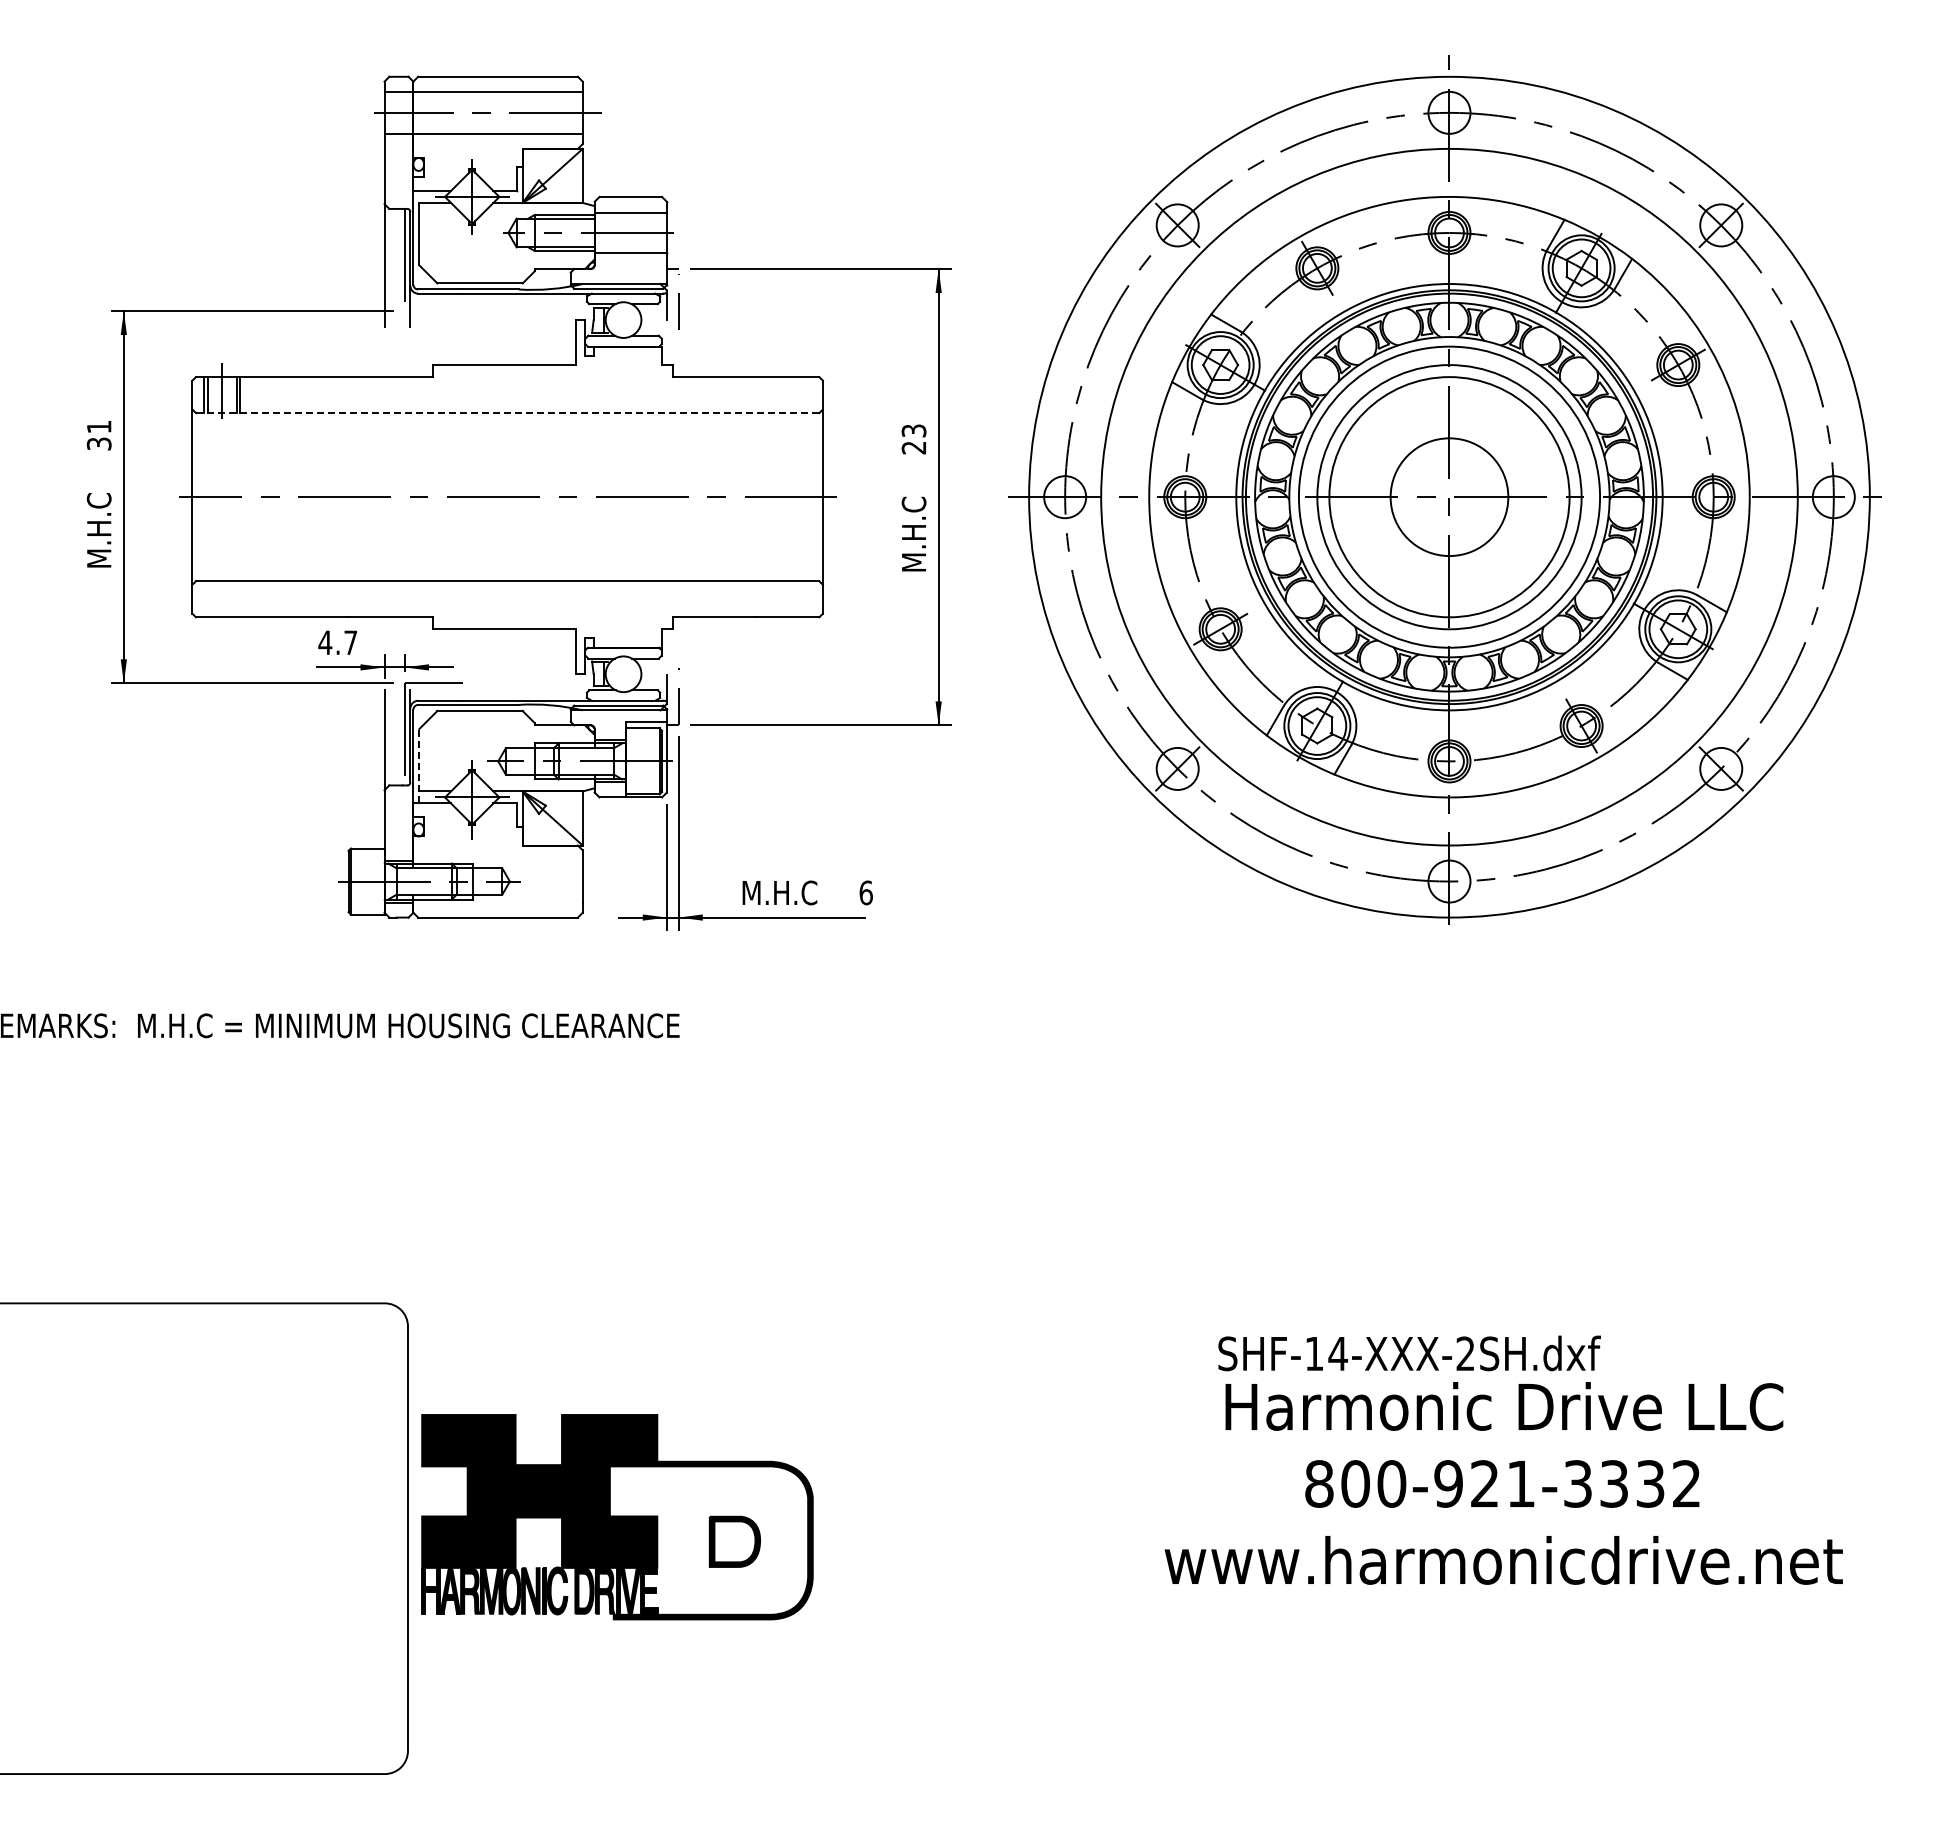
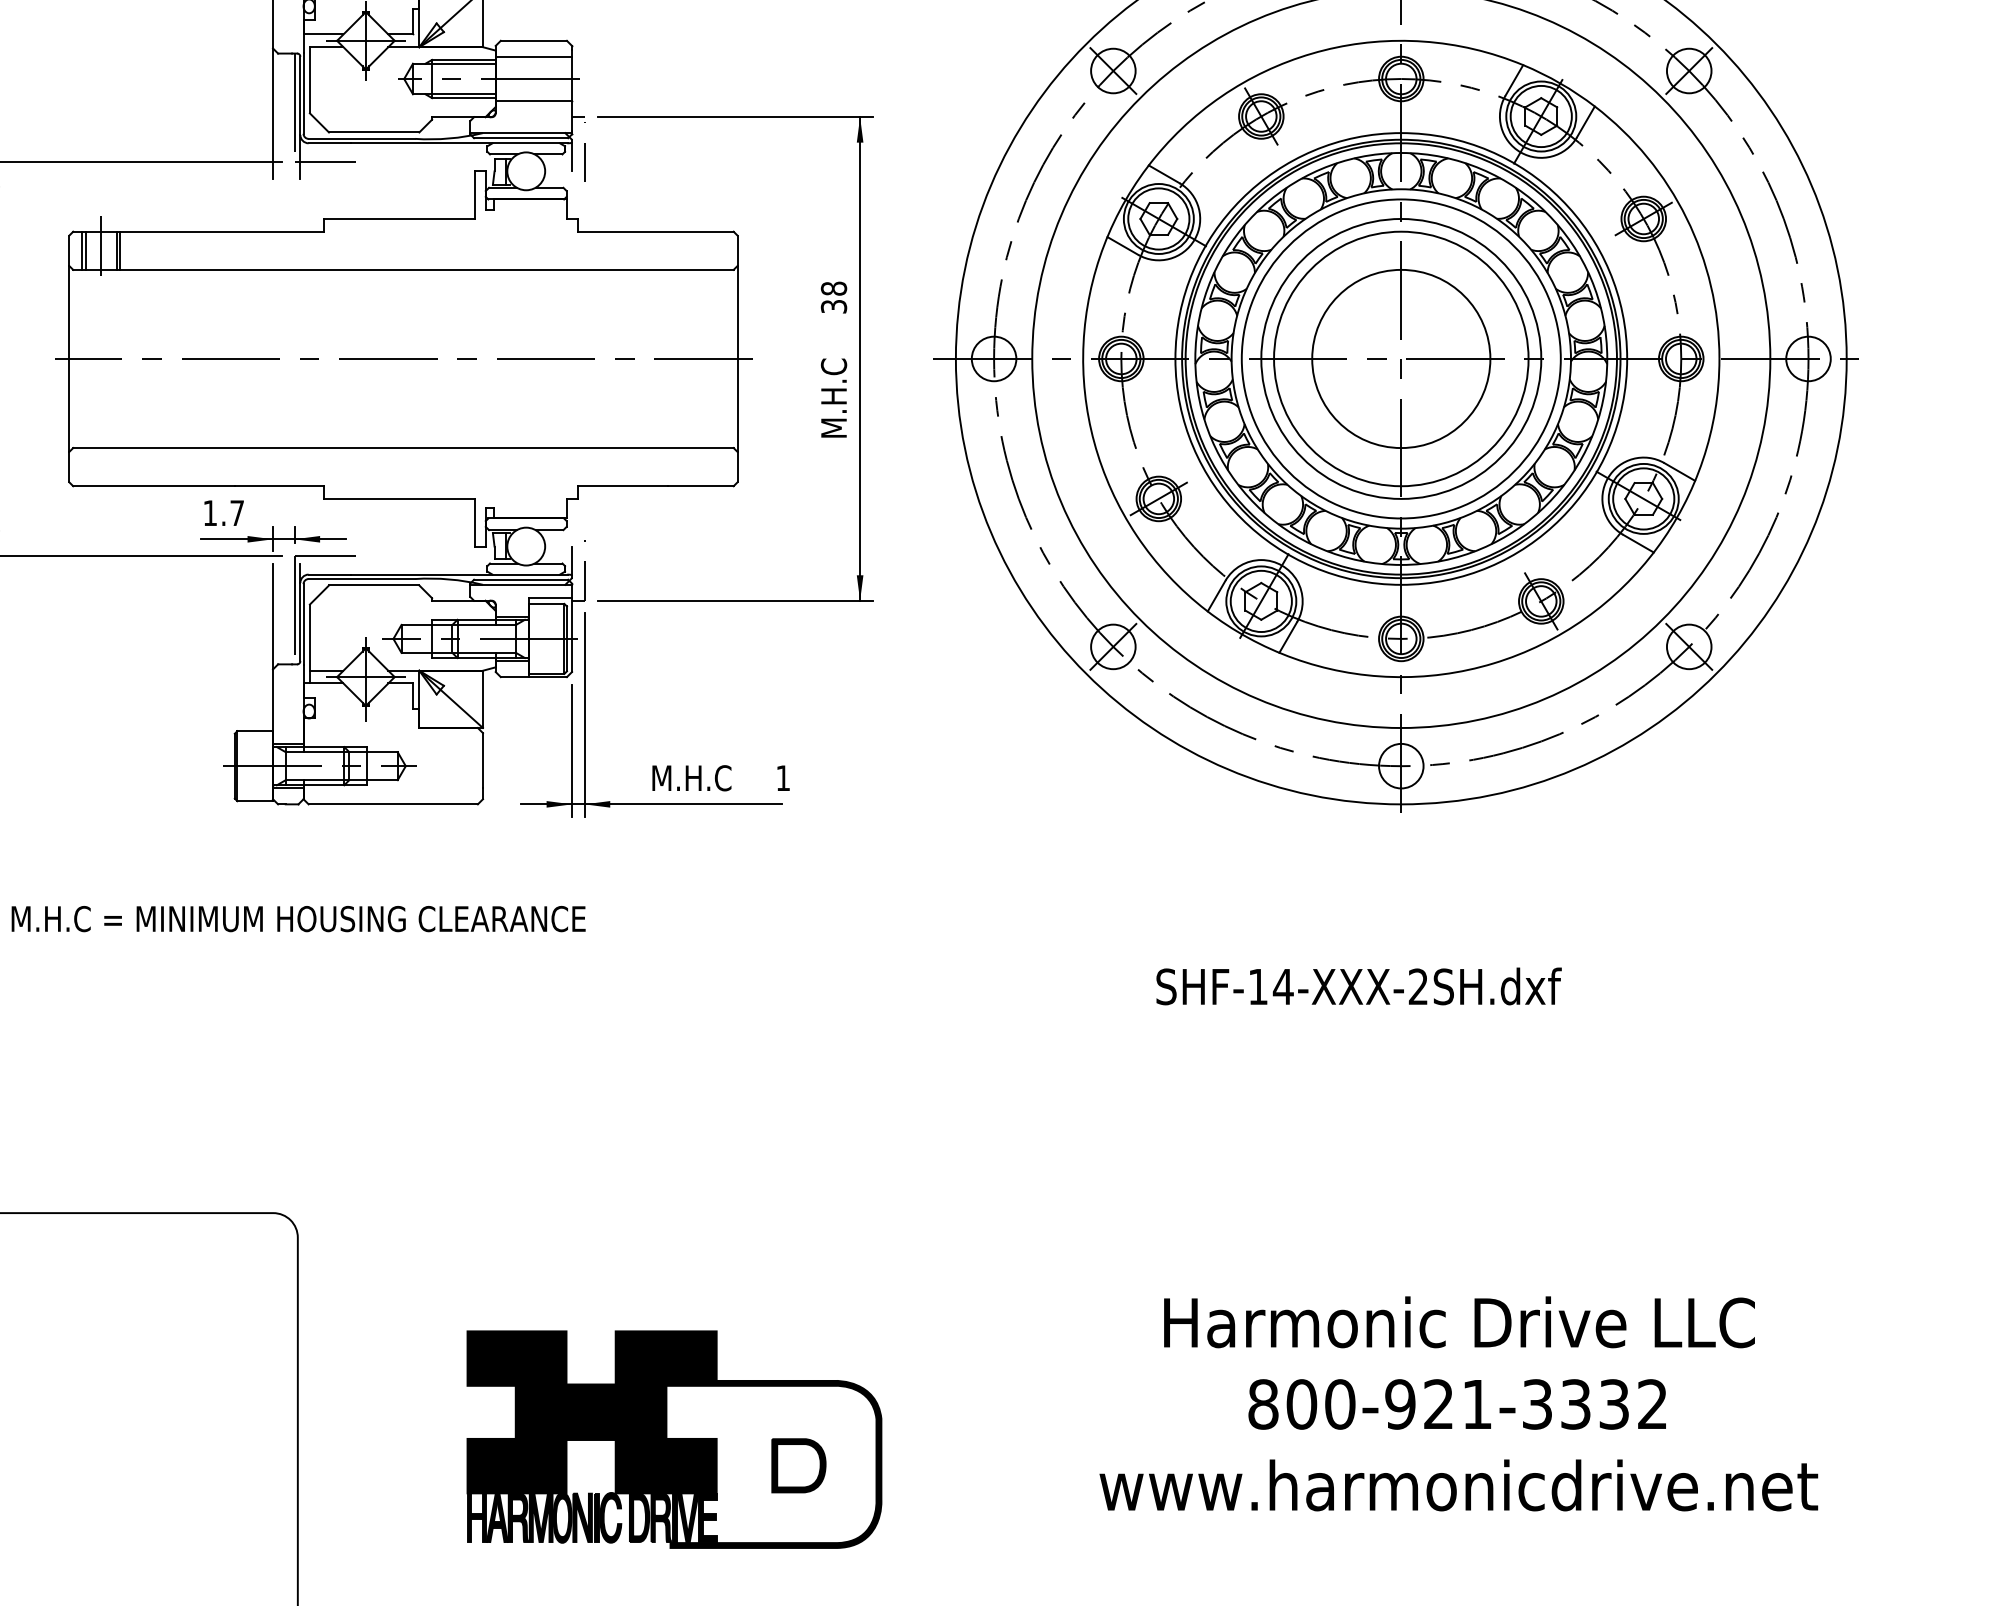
line: (433, 311) -> (324, 162), added
line: (507, 413) -> (403, 270), dashed -> solid
text: (913, 439) -> (833, 297), 23 -> 38
circle: (1449, 497) -> (1401, 359), size x1.43
text: (325, 642) -> (210, 512), 4.7 -> 1.7
line: (419, 765) -> (310, 643), dashed -> solid
text: (865, 892) -> (782, 777), 6 -> 1
text: (1409, 1353) -> (1358, 986), moved
part: (617, 1517) -> (674, 1439), moved

